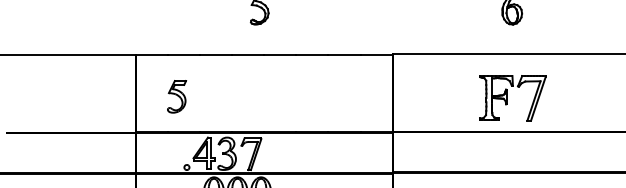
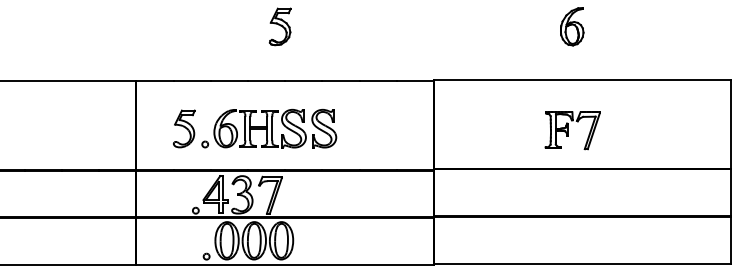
part: (250, 96) -> (269, 128), added
part: (512, 98) -> (572, 130), size x0.71

